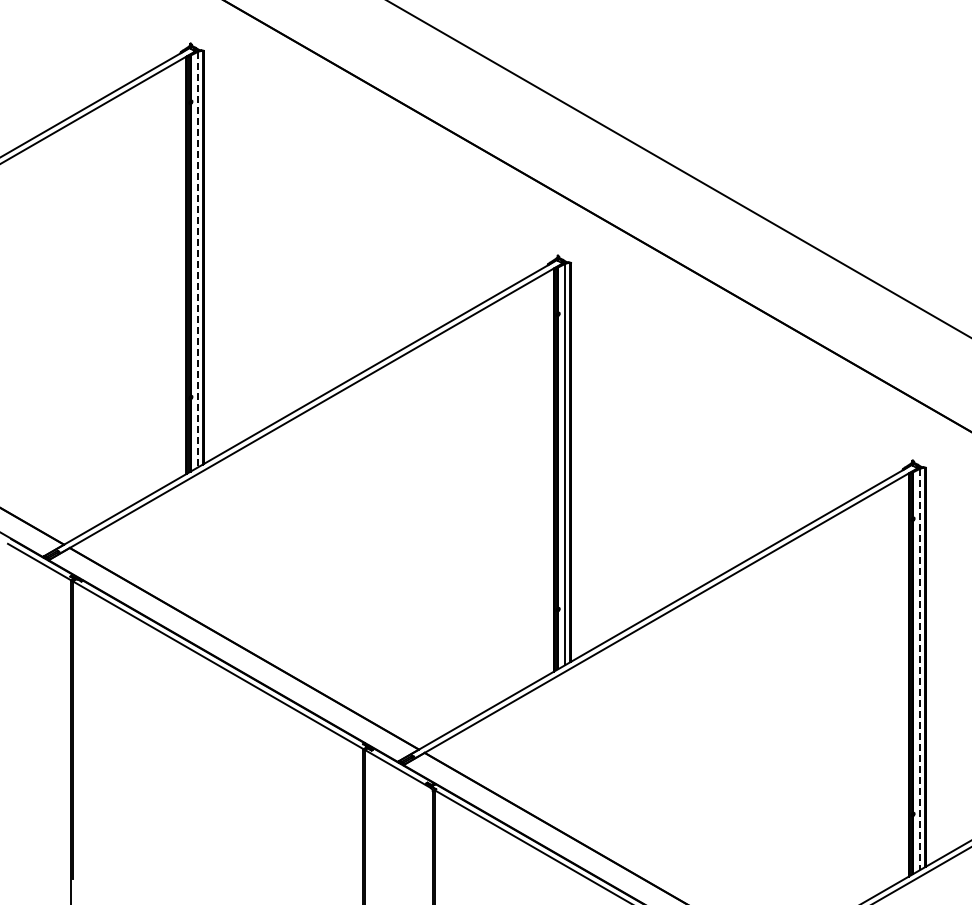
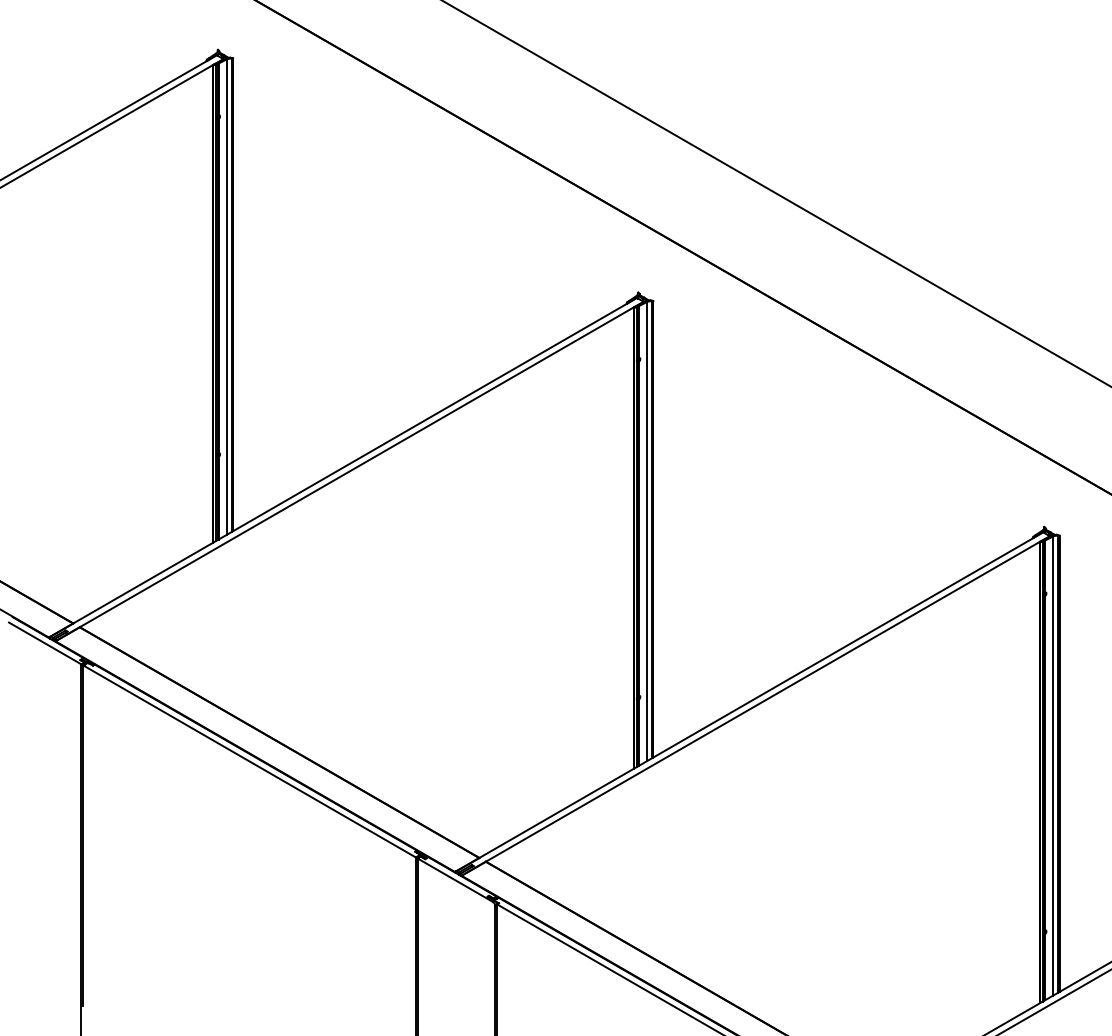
line: (198, 259) -> (227, 297), dashed -> solid
line: (920, 669) -> (1053, 766), dashed -> solid

